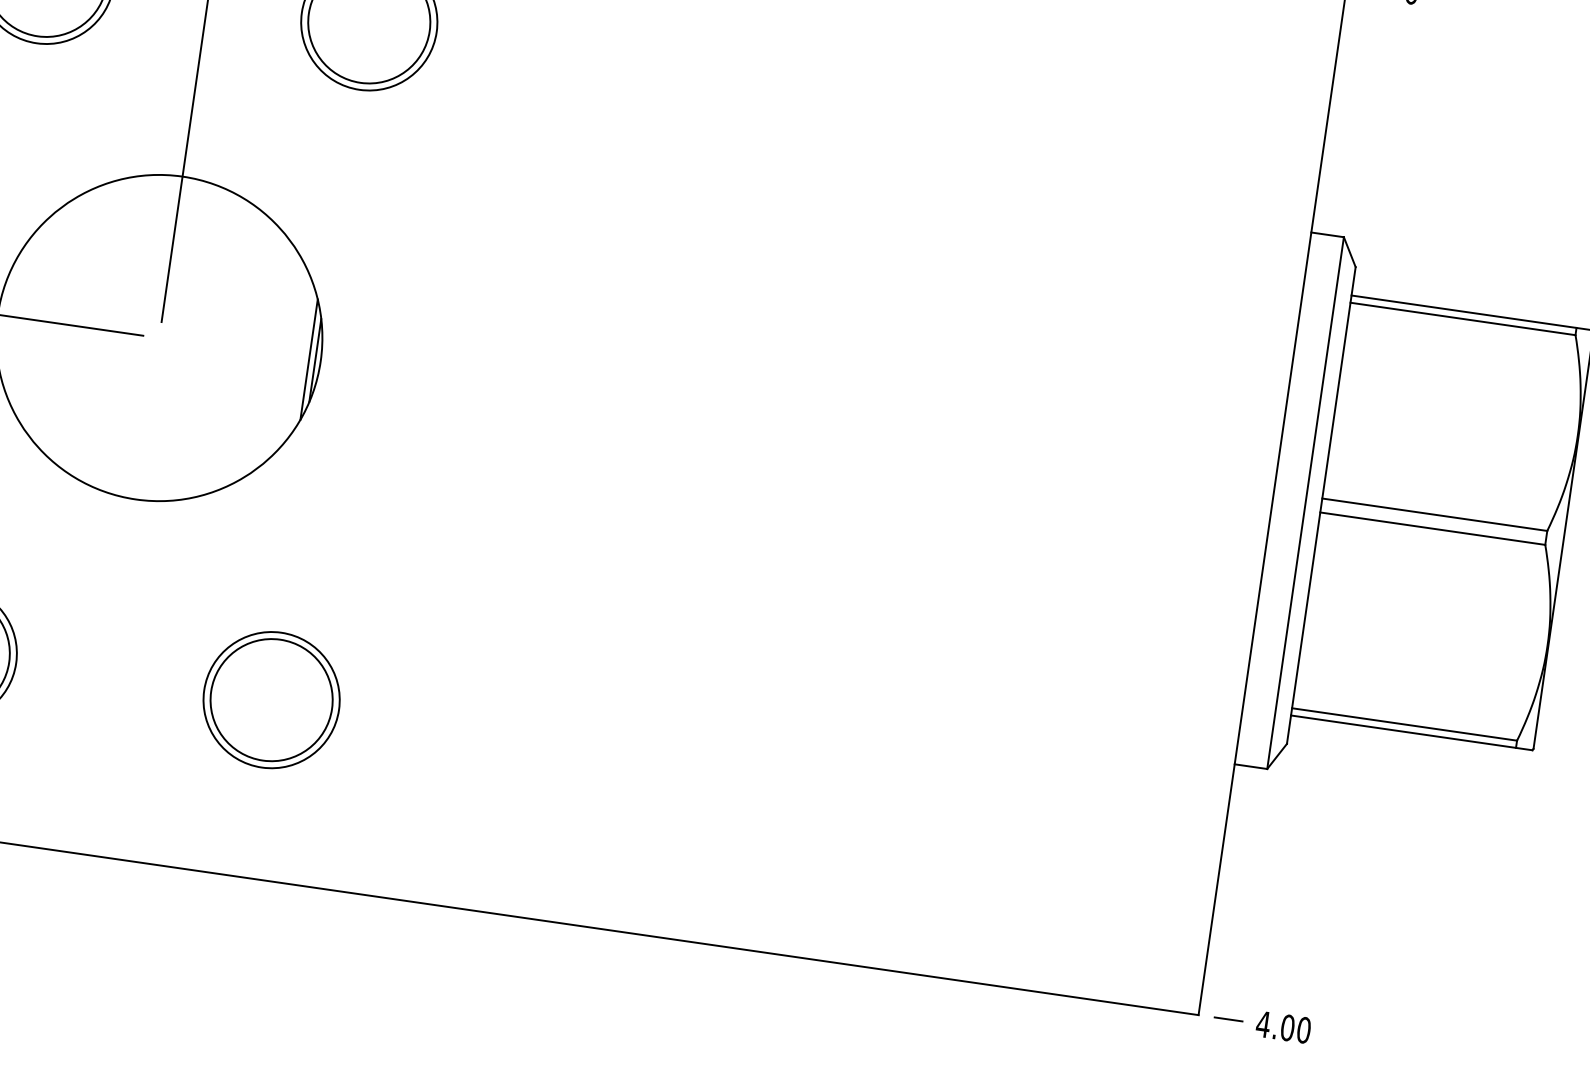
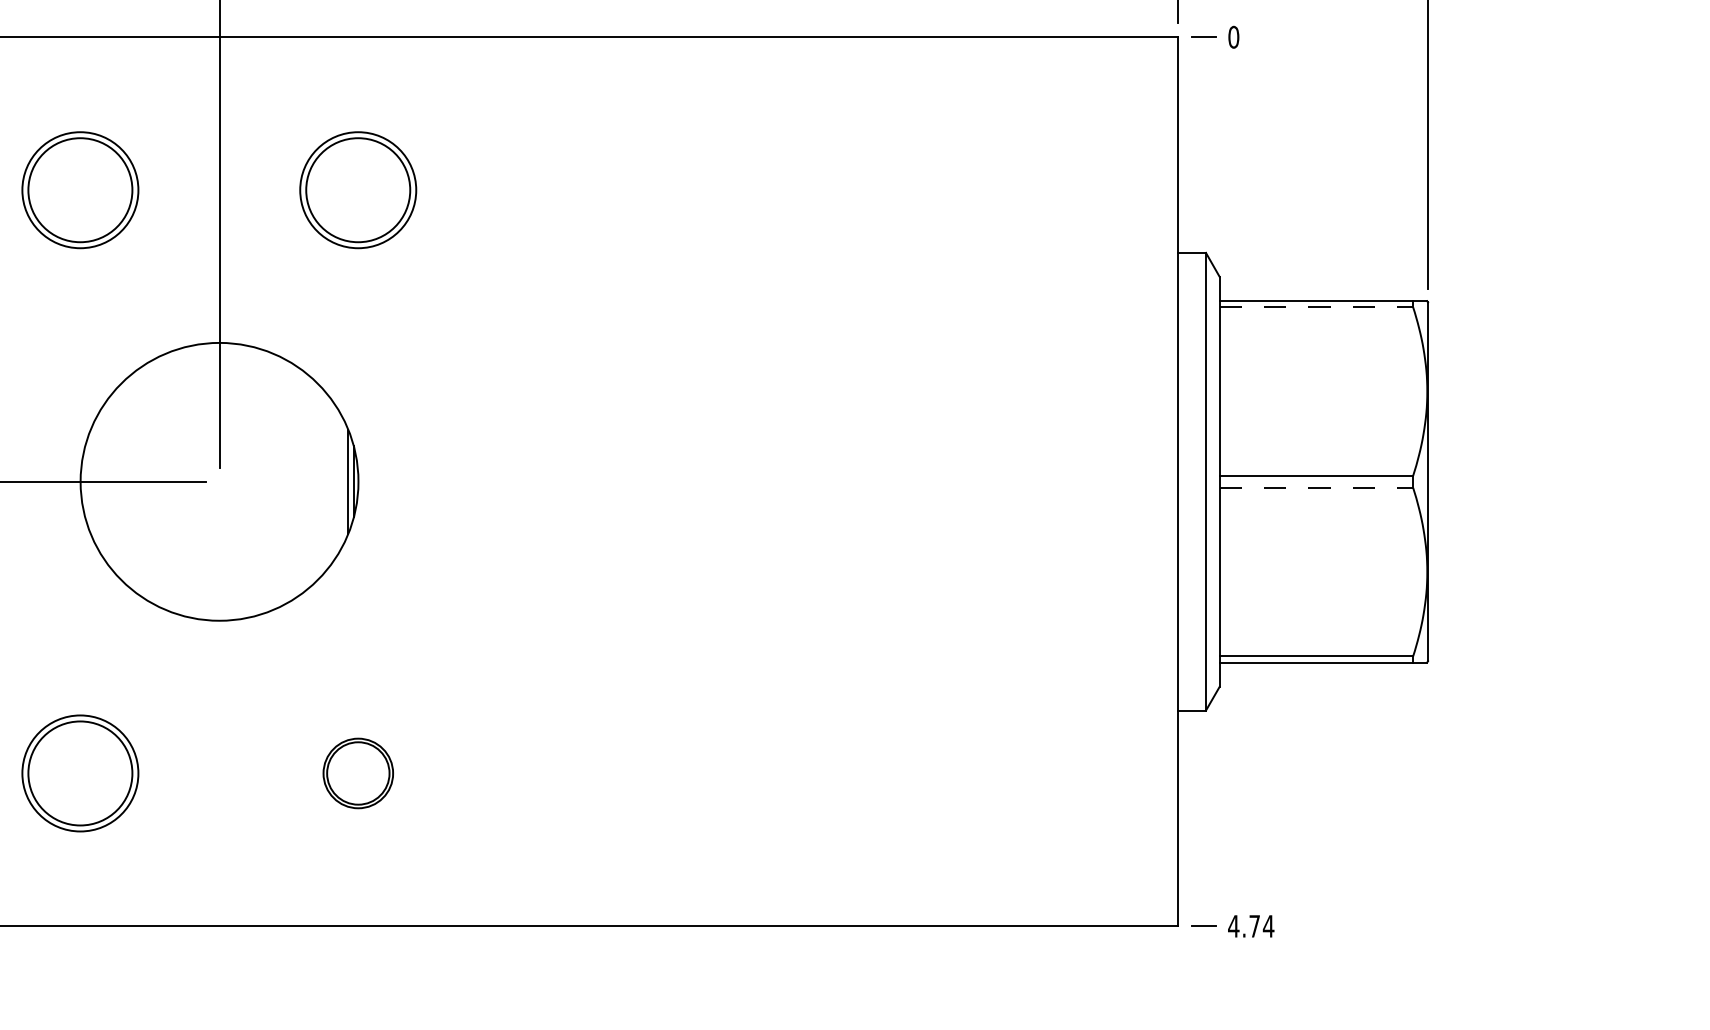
line: (1463, 319) -> (1316, 307), solid -> dashed
line: (1433, 528) -> (1316, 487), solid -> dashed
part: (271, 700) -> (358, 773), size x0.6
text: (1295, 1029) -> (1261, 926), 4.00 -> 4.74

